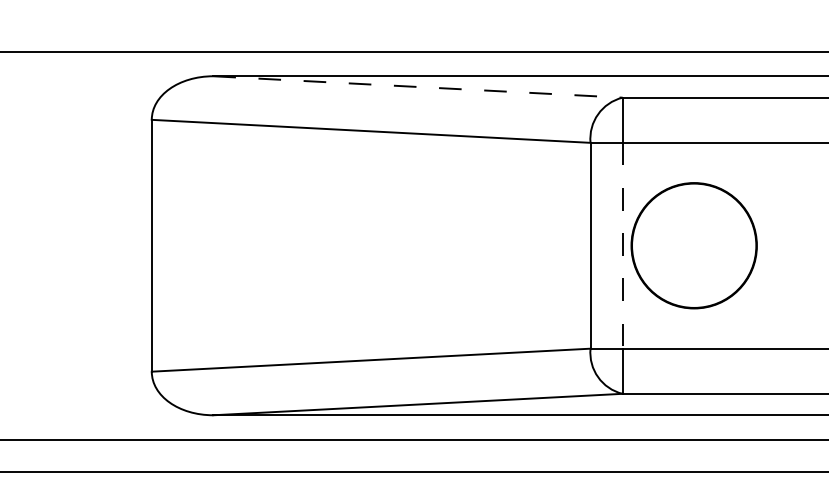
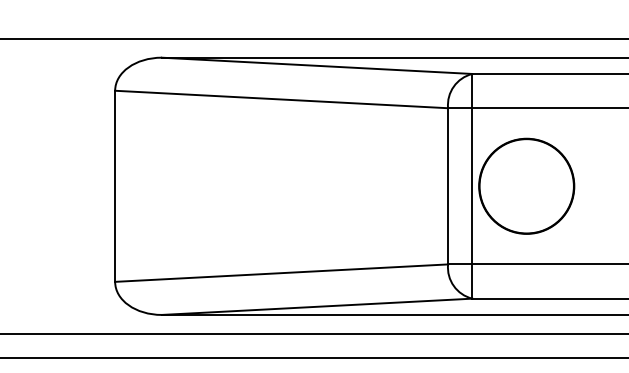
line: (417, 86) -> (316, 65), dashed -> solid
line: (622, 245) -> (472, 186), dashed -> solid

